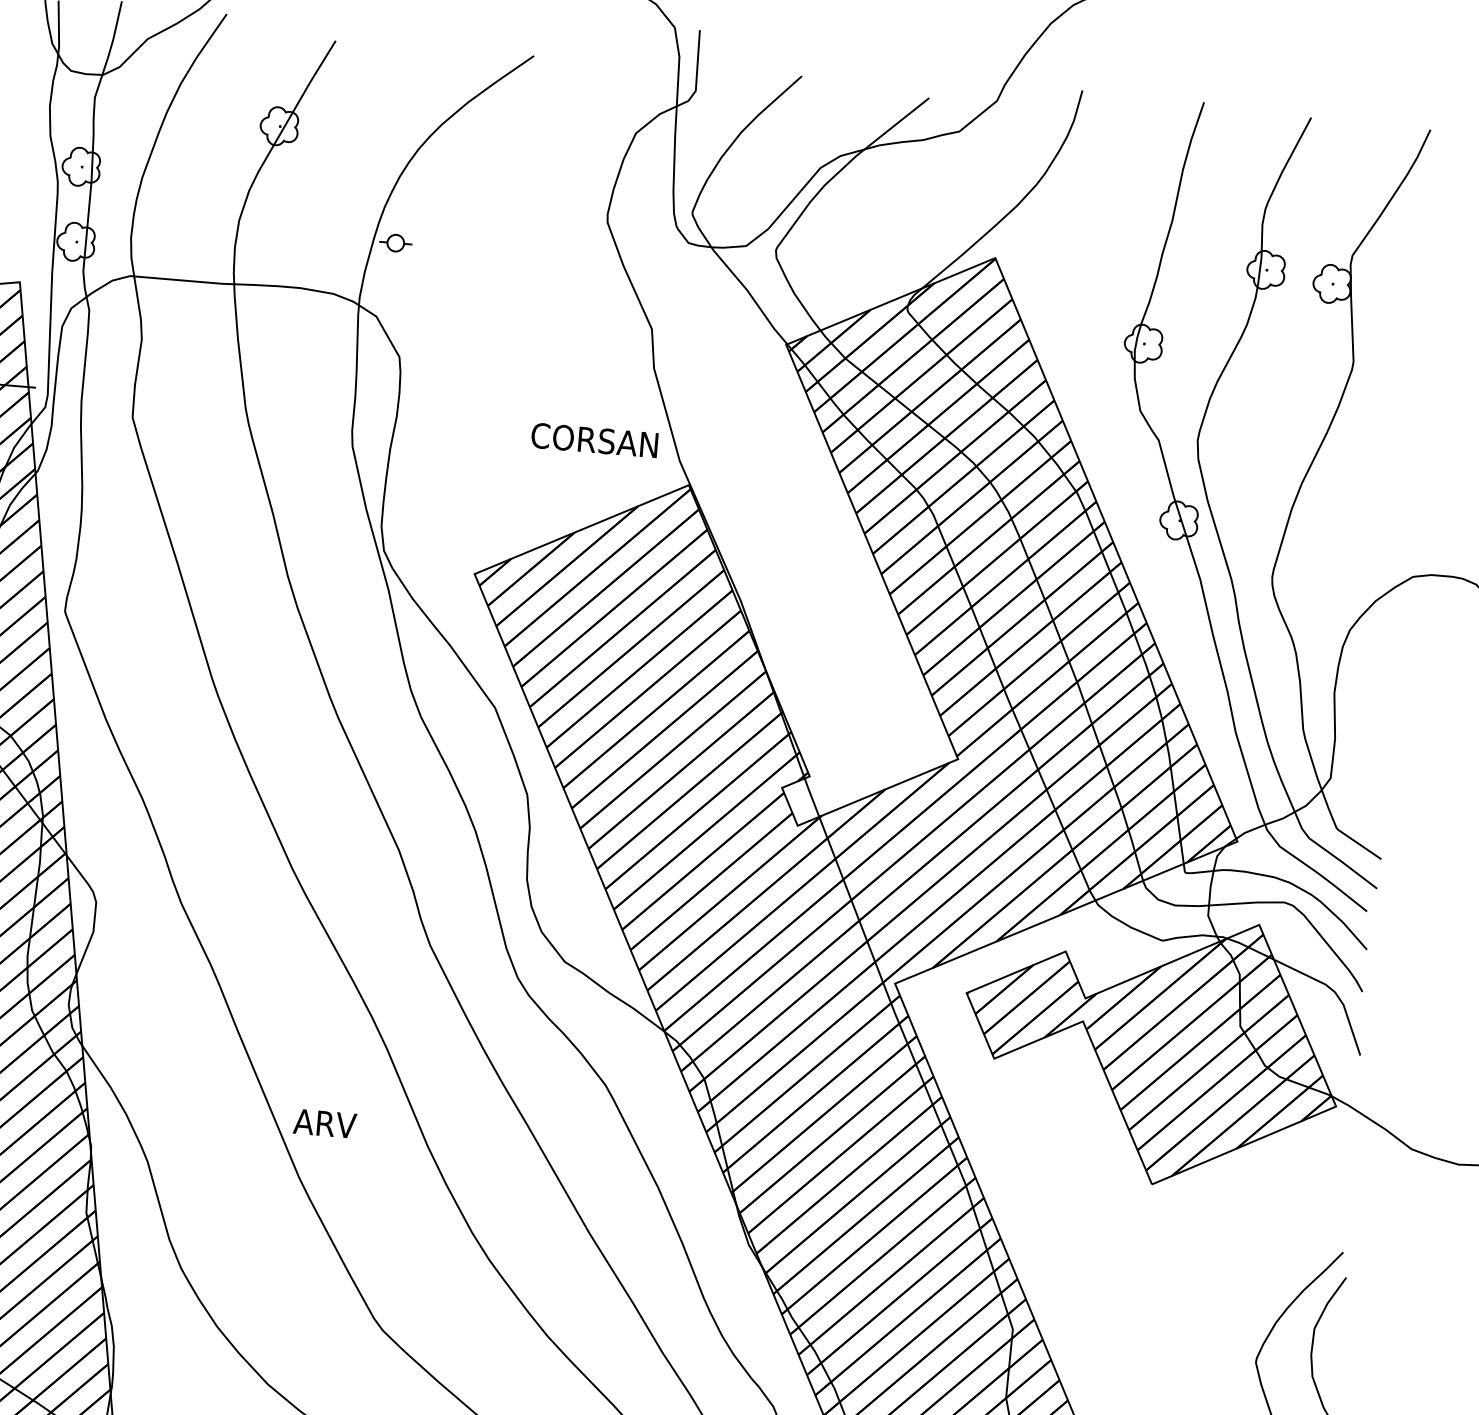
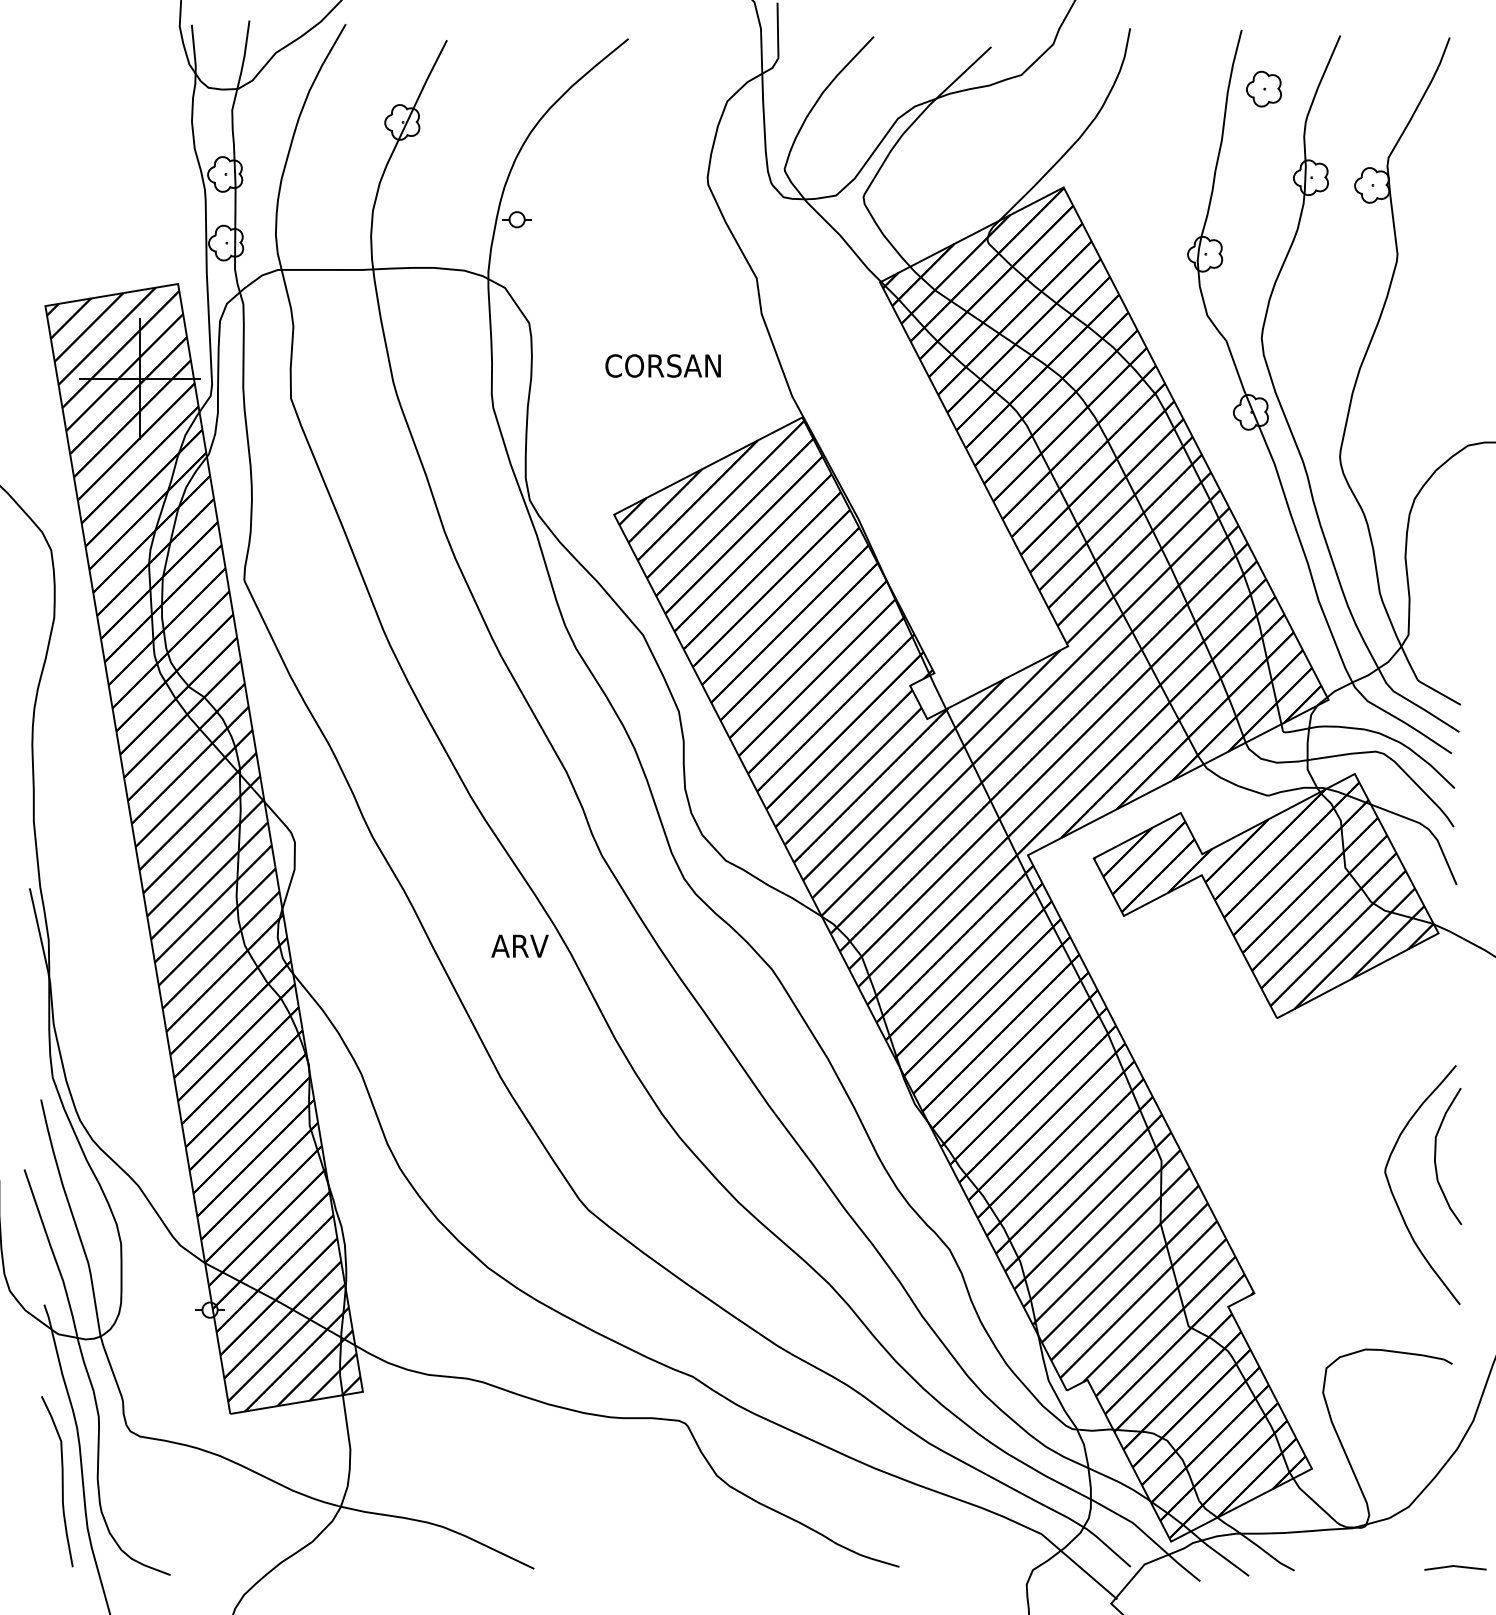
part: (1222, 168) -> (1263, 88), added
text: (594, 439) -> (662, 365), moved
text: (324, 1122) -> (519, 945), moved

